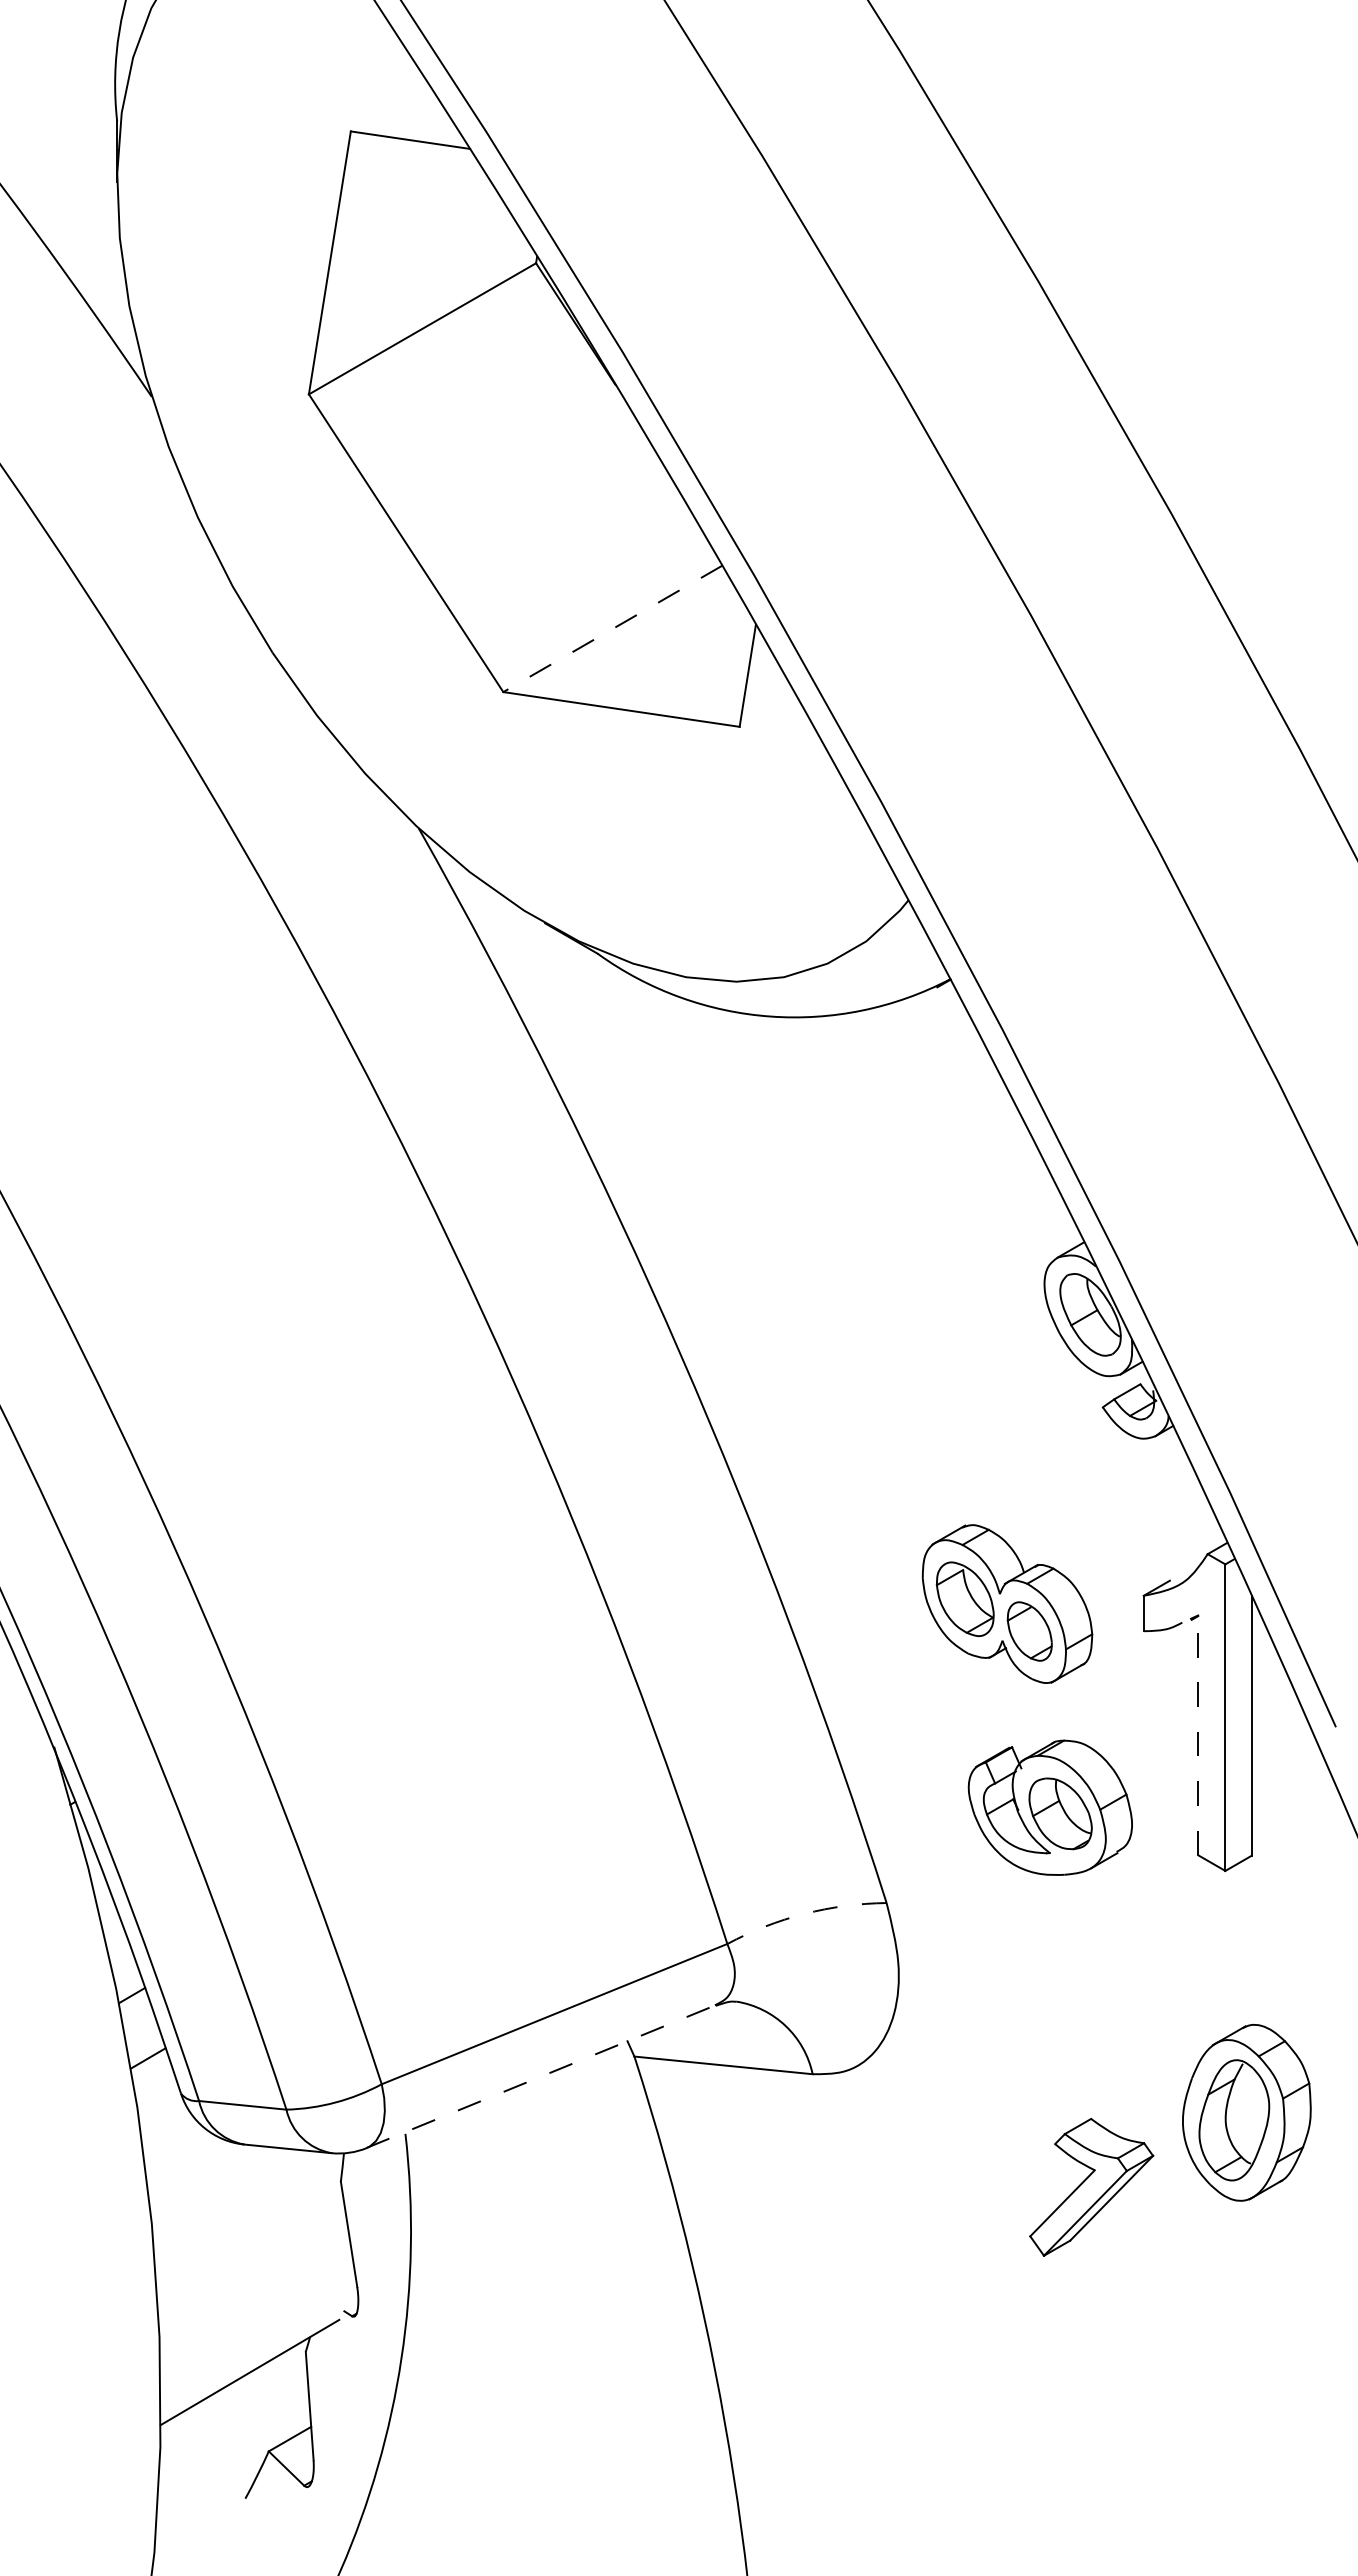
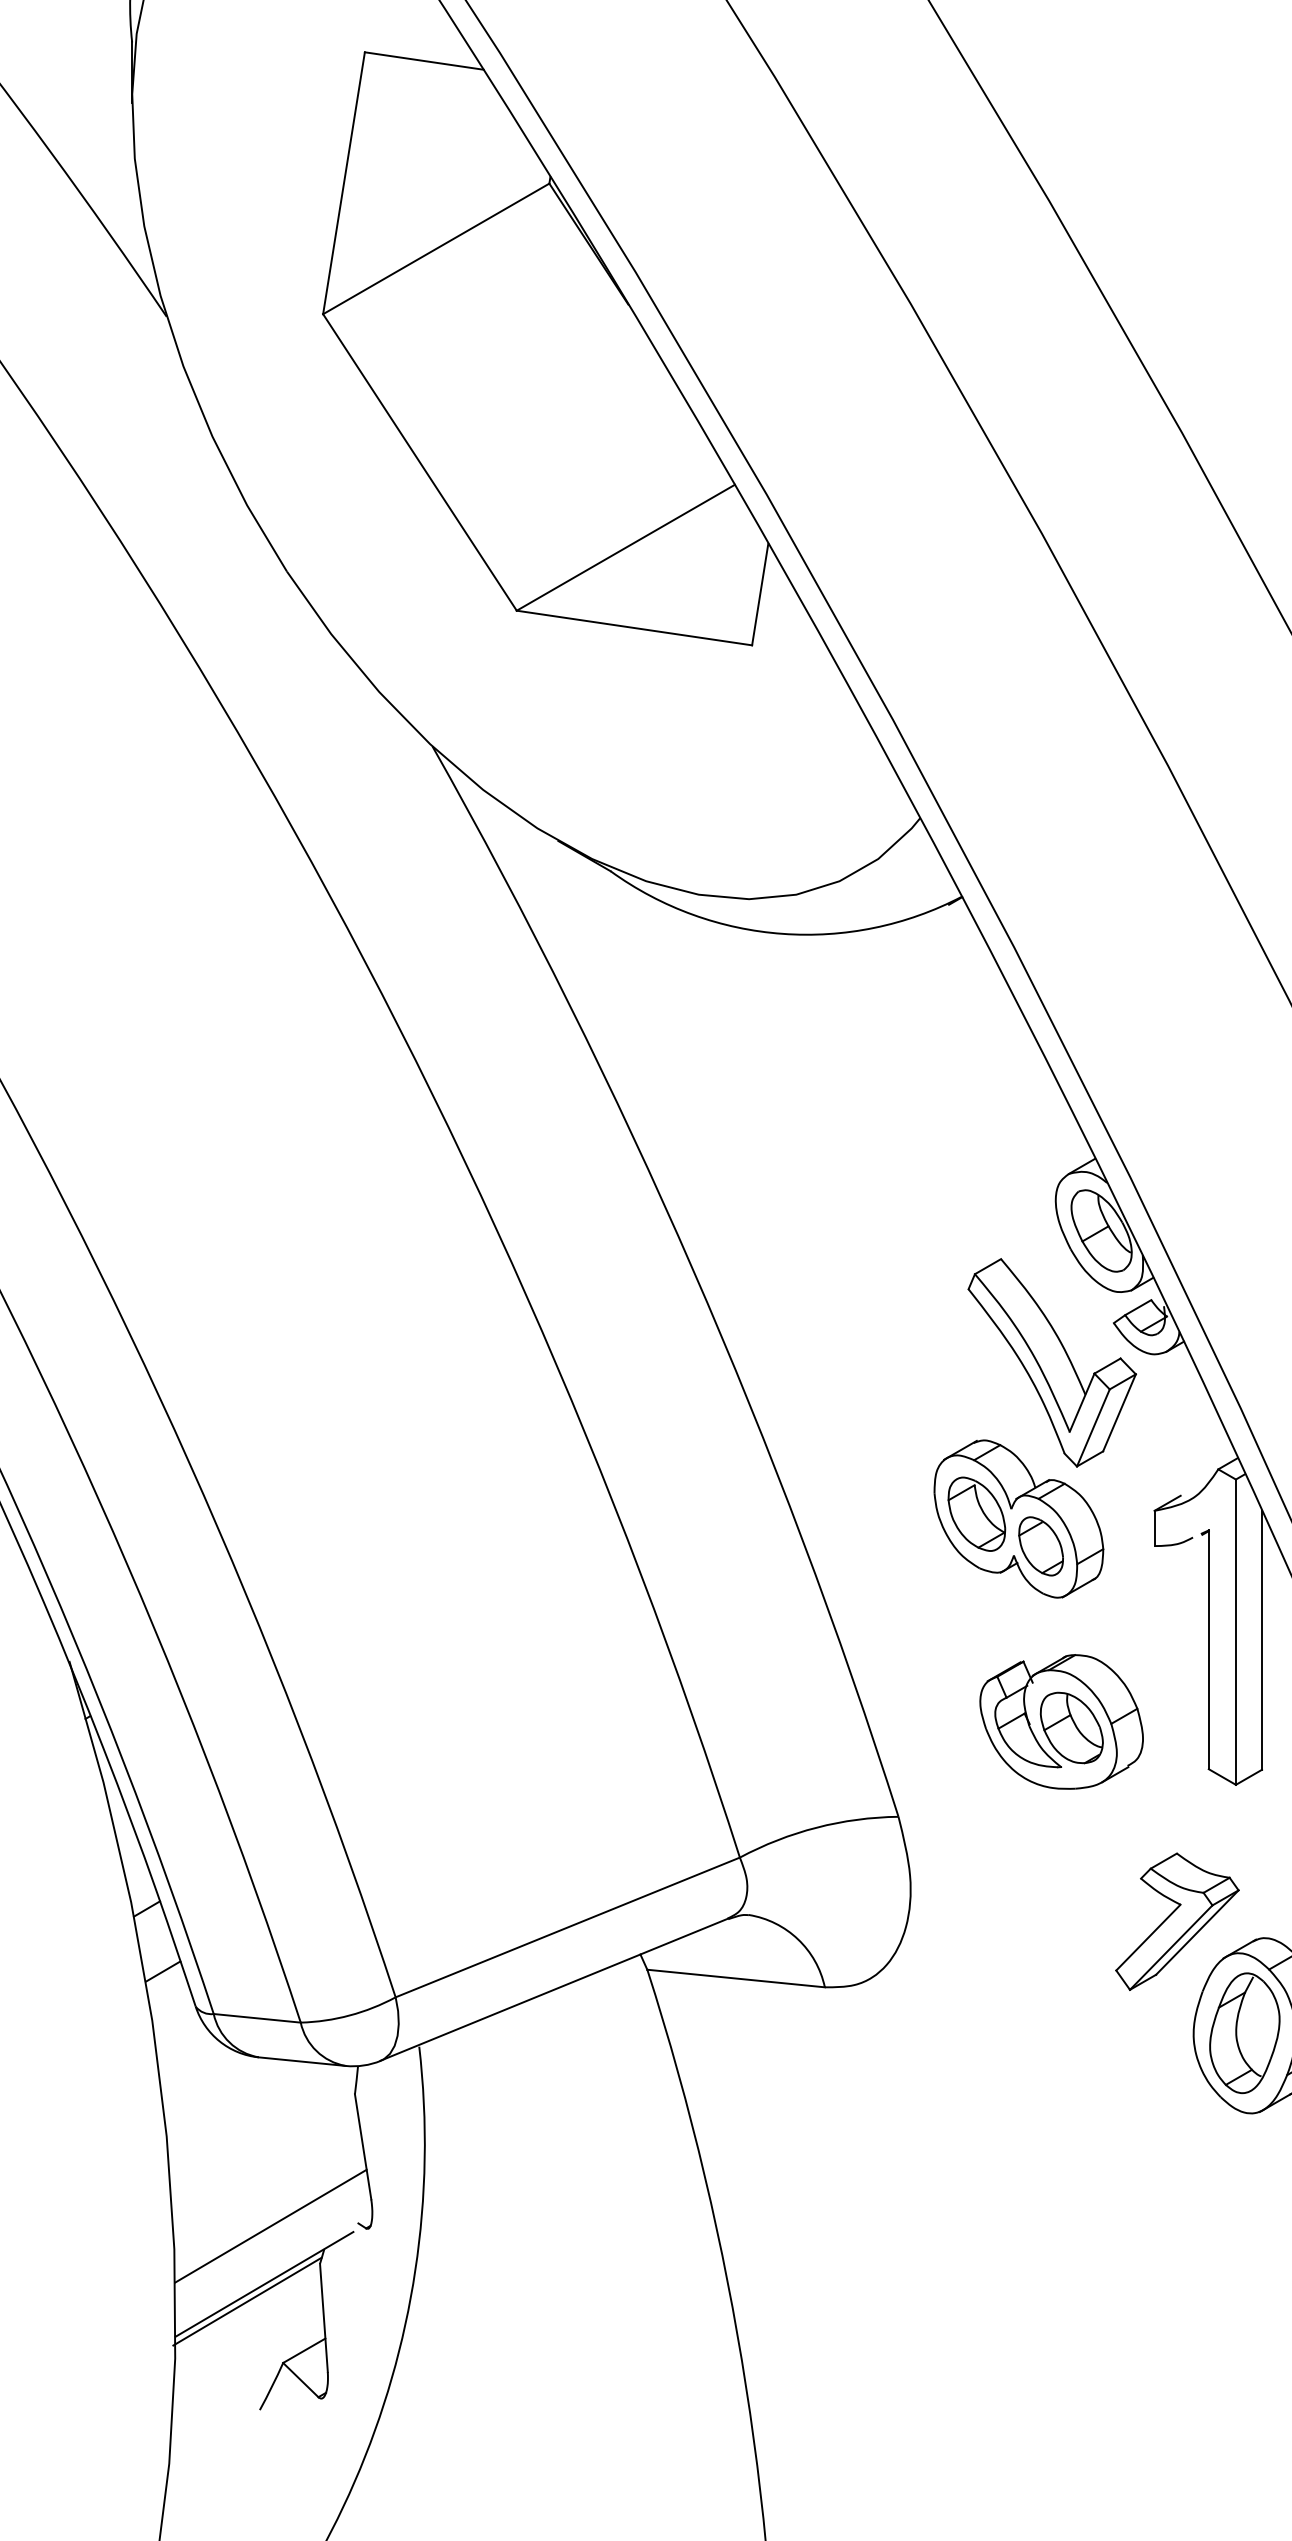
line: (612, 629) -> (625, 548), dashed -> solid
part: (1041, 1447) -> (1052, 1363), added
line: (1198, 1735) -> (1209, 1649), dashed -> solid
arc: (804, 1913) -> (816, 1827), dashed -> solid
line: (541, 2076) -> (554, 1989), dashed -> solid
part: (1091, 2186) -> (1177, 1920), moved
line: (256, 2313) -> (270, 2225), added
line: (232, 2389) -> (247, 2301), added

